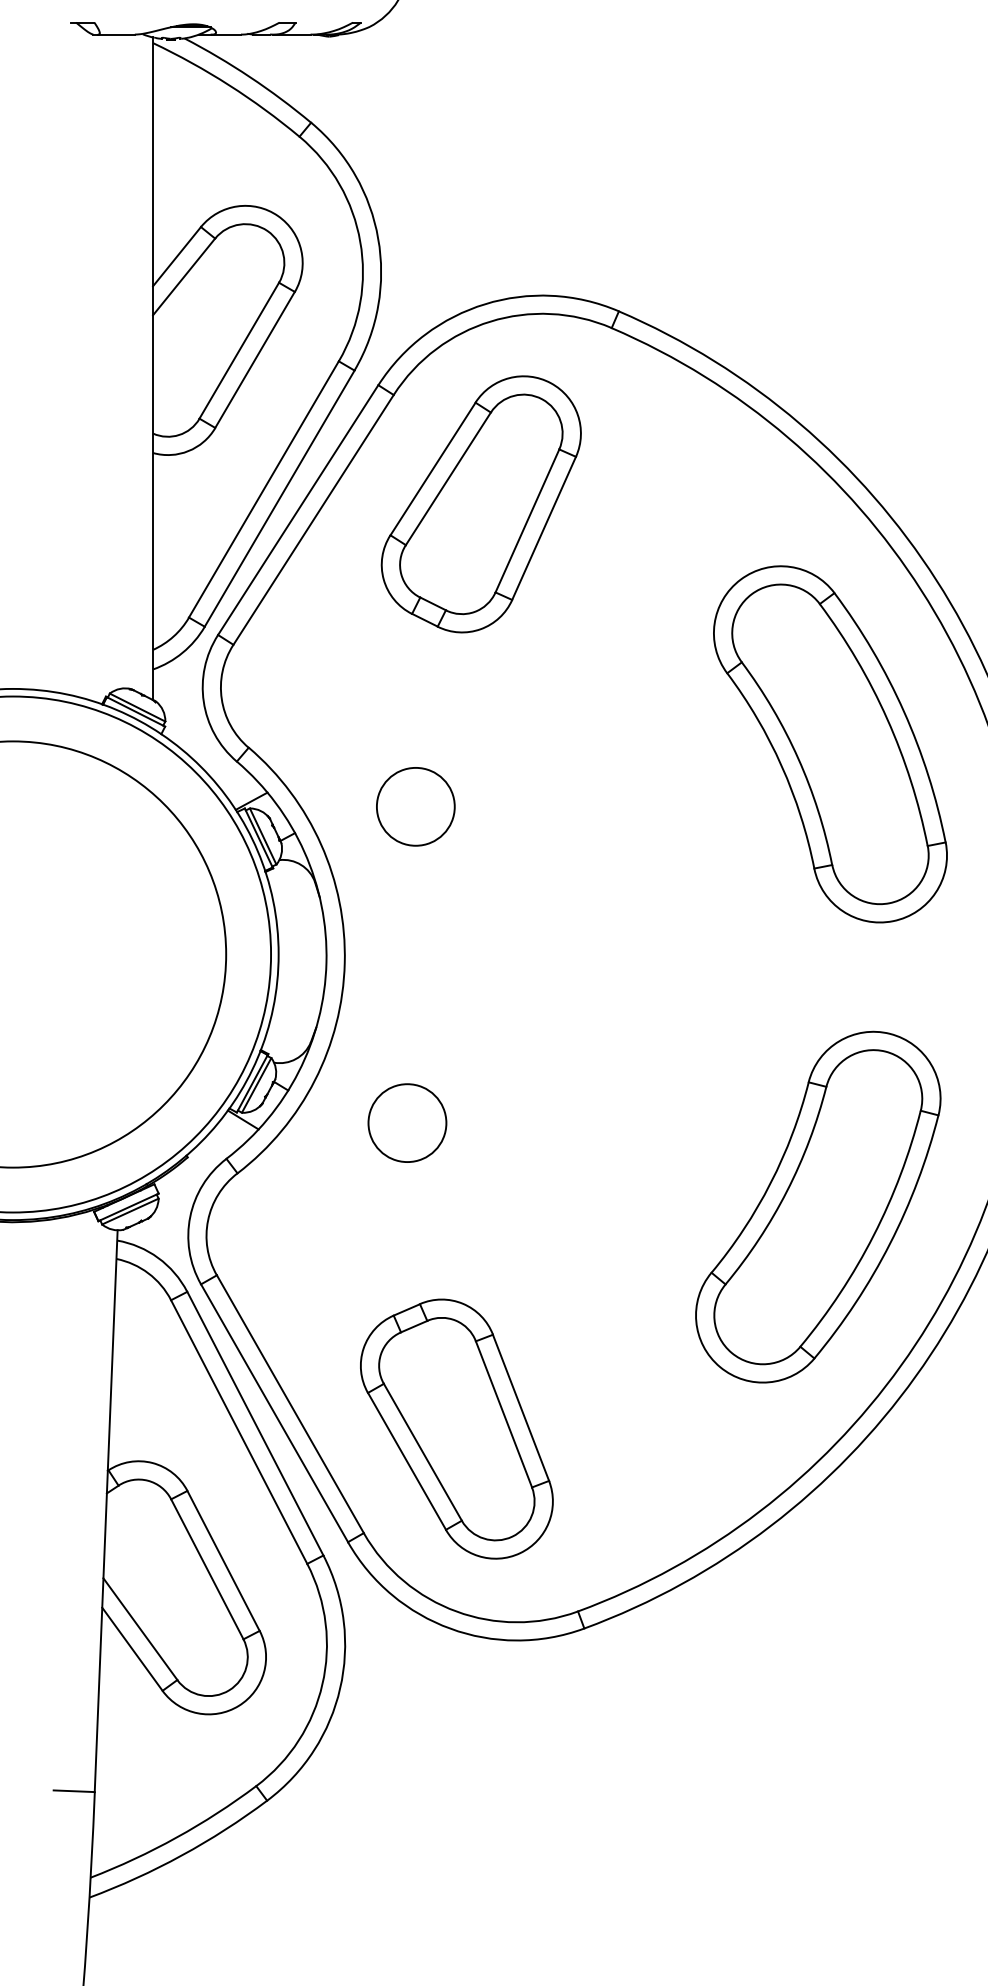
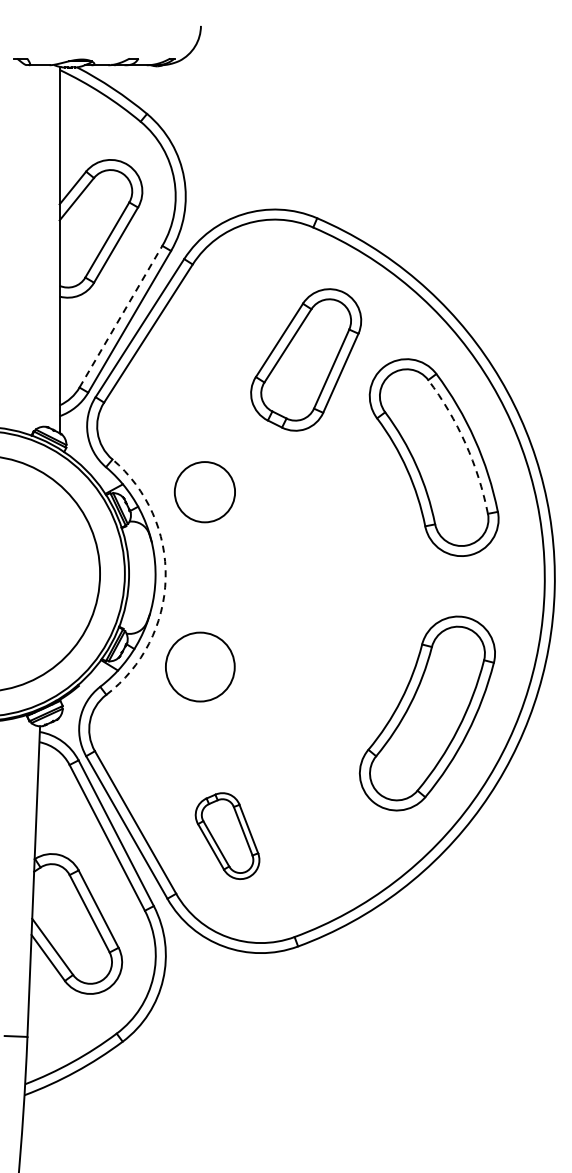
line: (264, 489) -> (121, 316), solid -> dashed
part: (481, 503) -> (306, 359), moved
arc: (887, 718) -> (465, 443), solid -> dashed
circle: (415, 805) -> (204, 491), size x1.4
arc: (344, 962) -> (165, 578), solid -> dashed
circle: (405, 1122) -> (199, 666), size x1.6
part: (456, 1427) -> (227, 835), size x0.6

